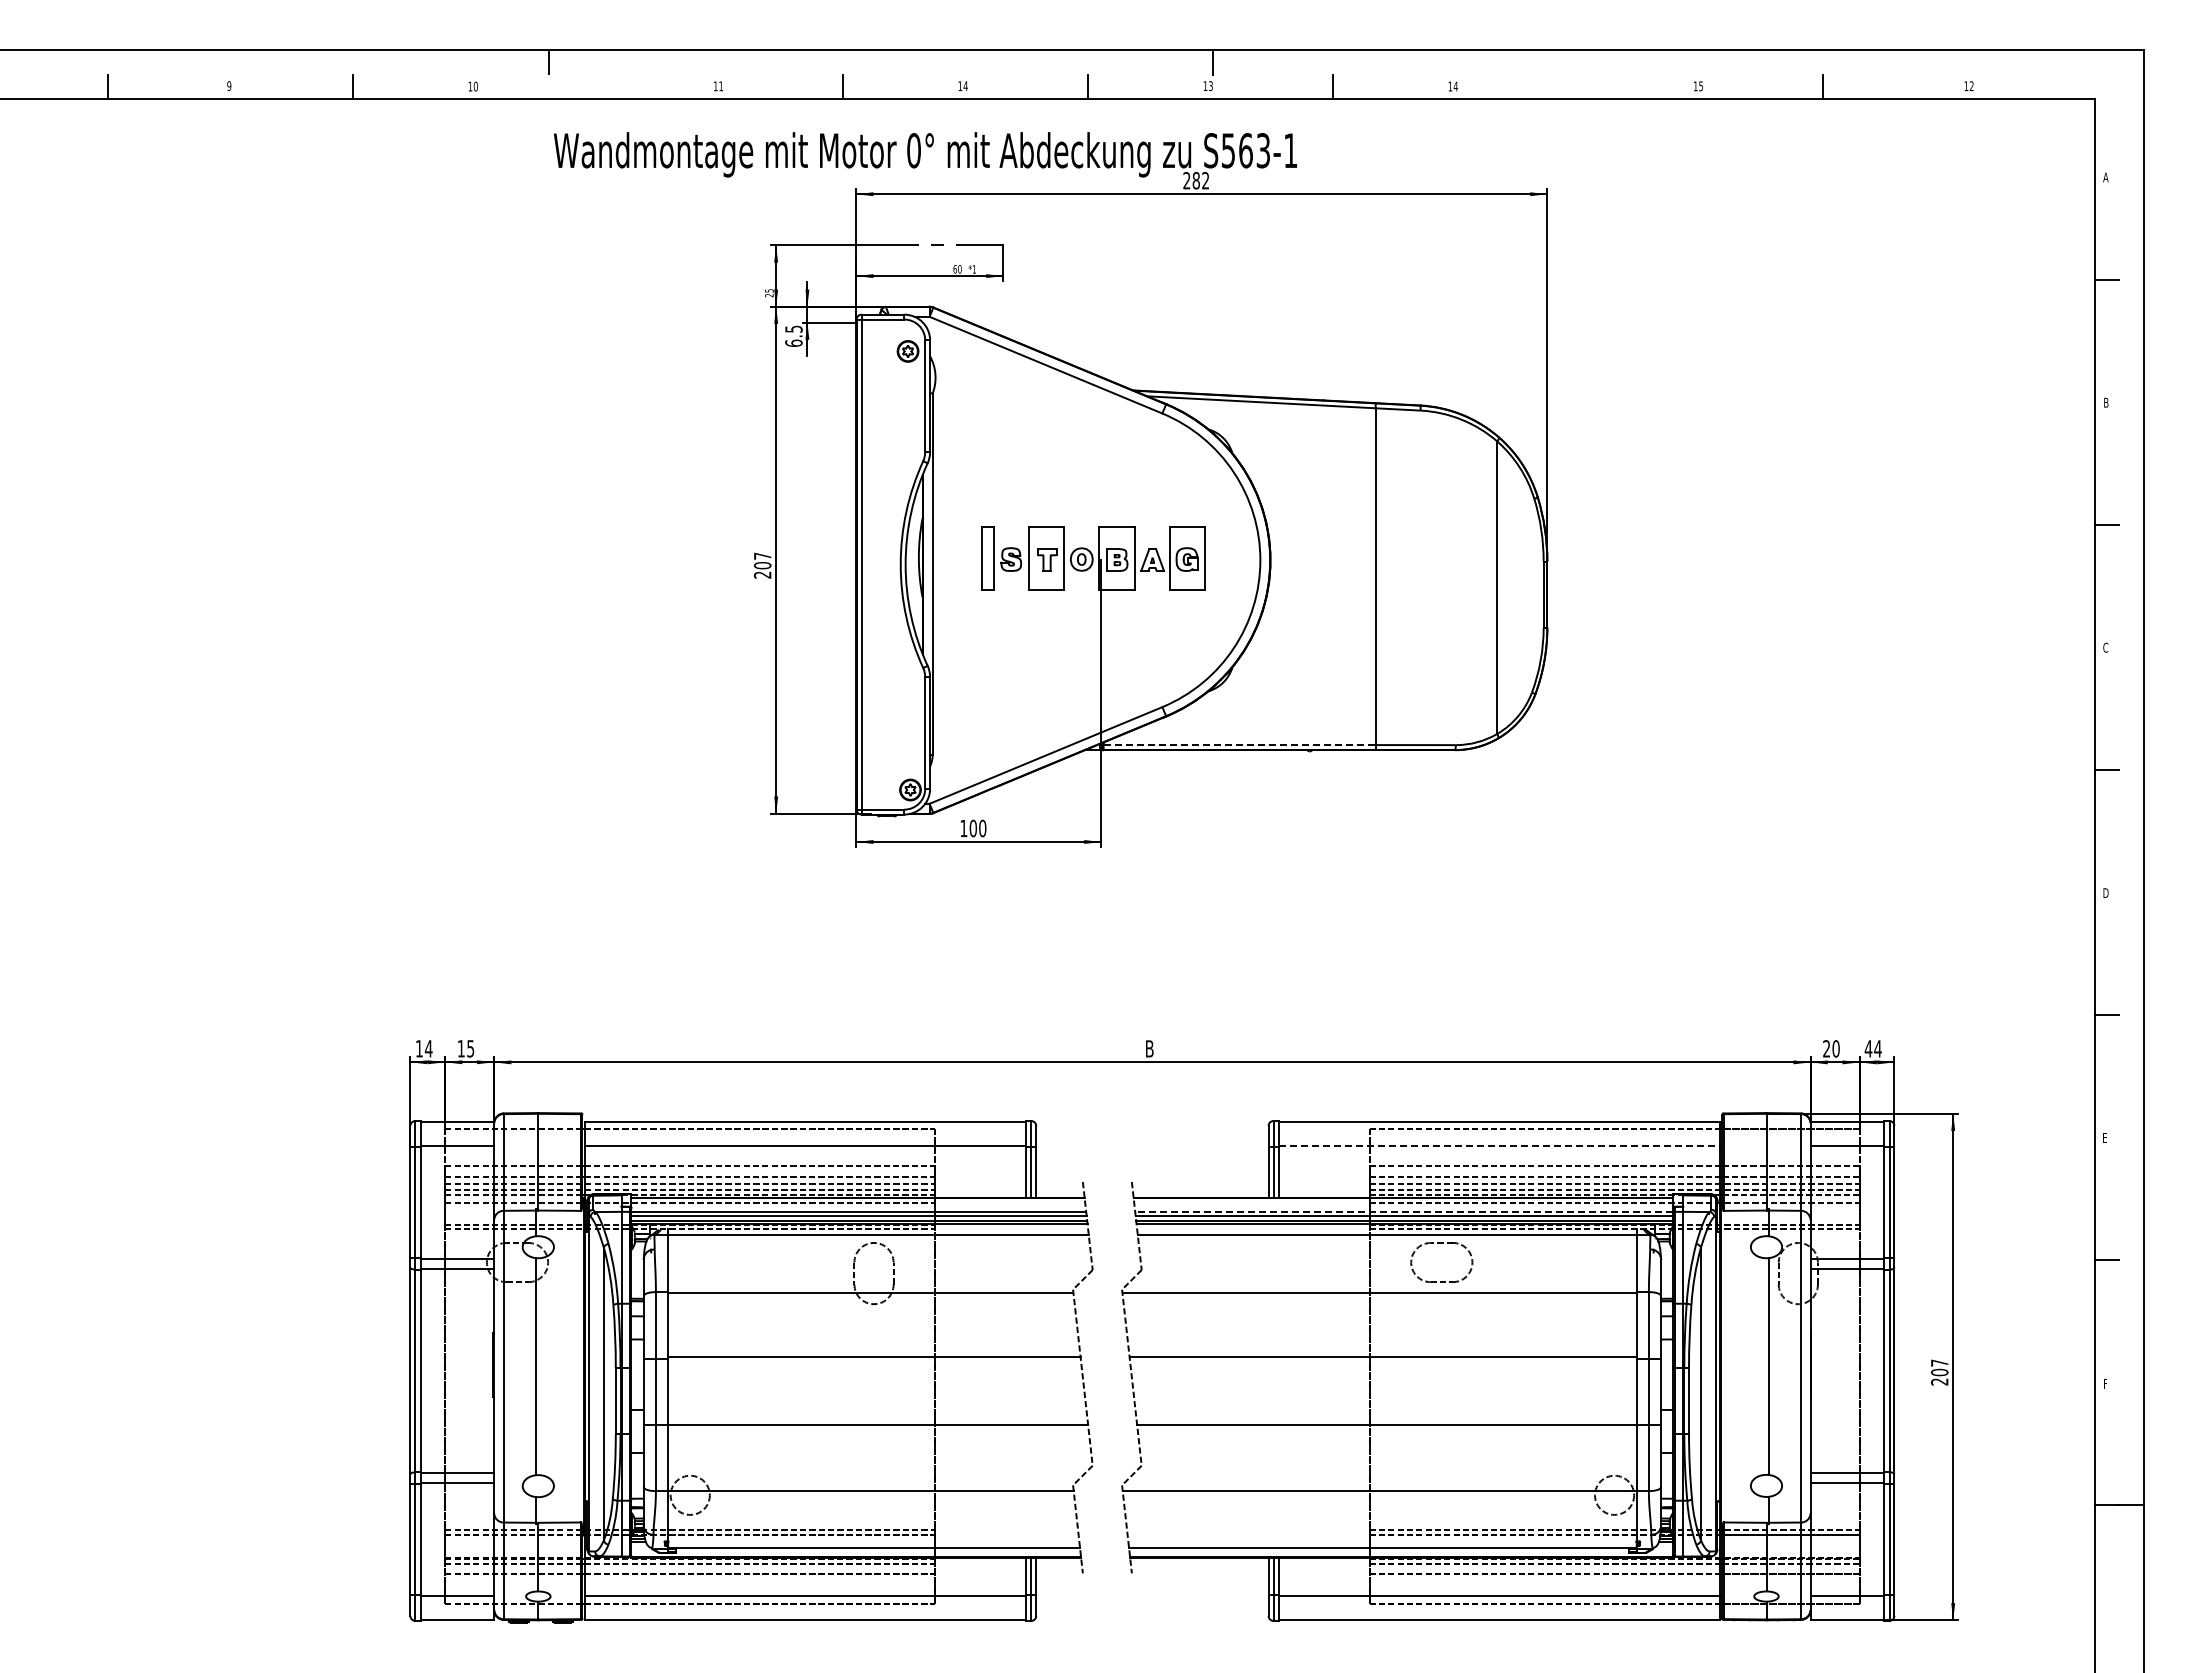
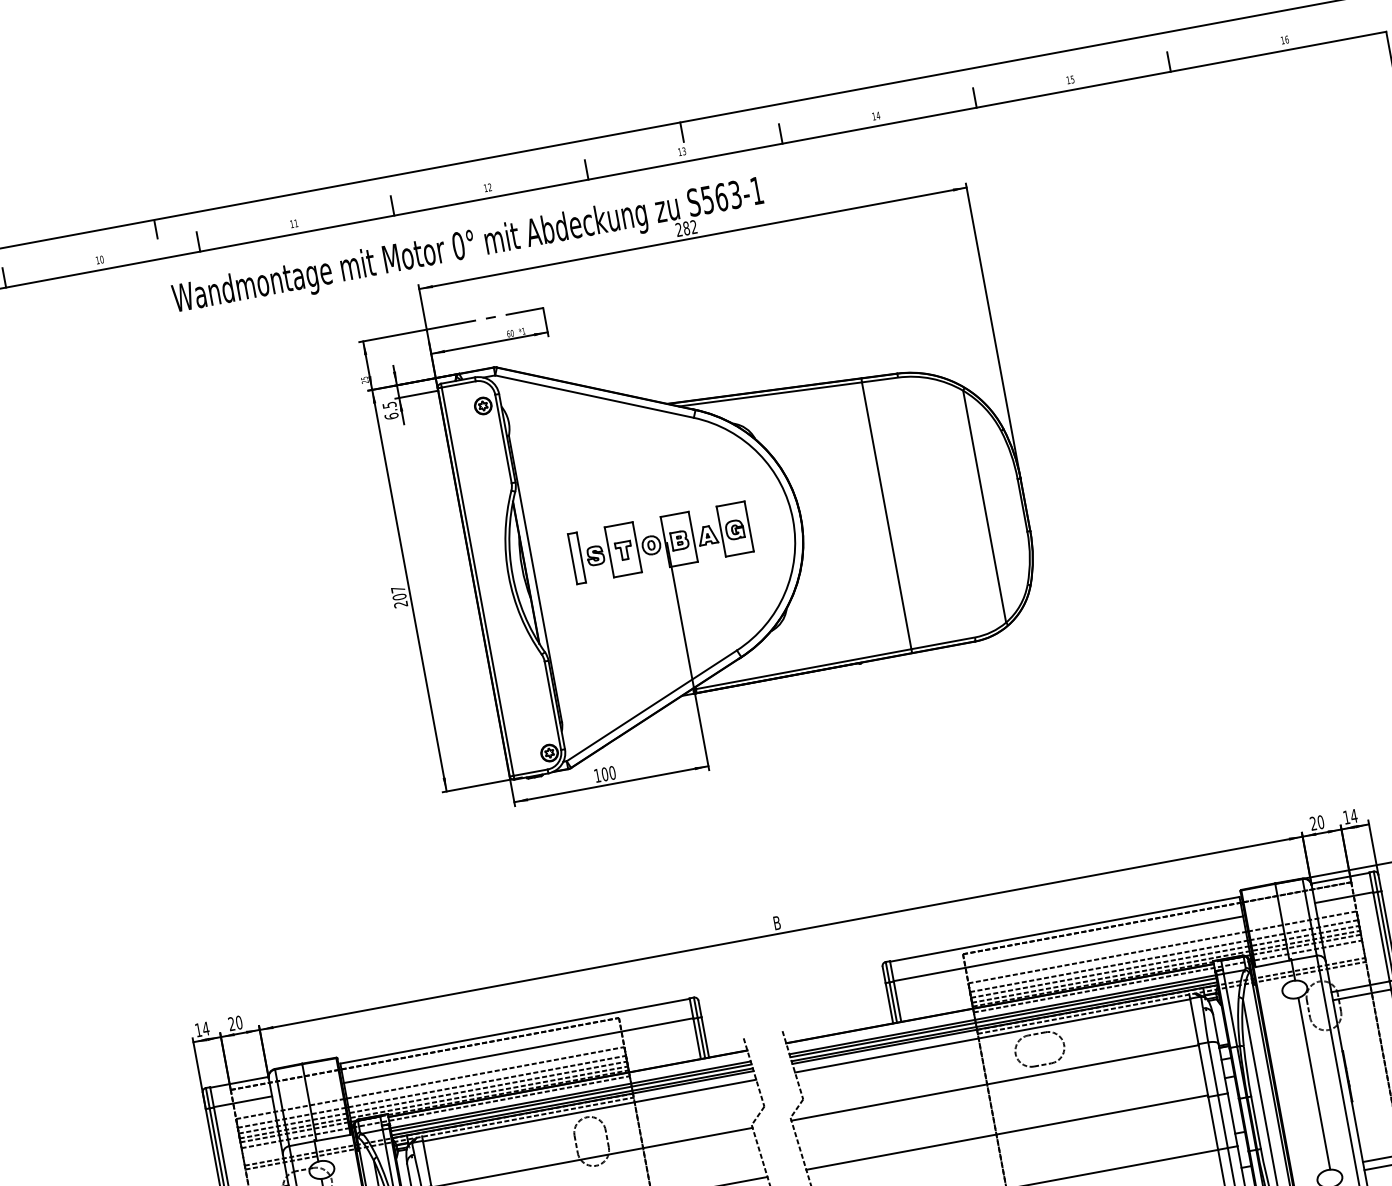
line: (597, 86) -> (198, 241), added
text: (965, 86) -> (489, 187), 14 -> 12
line: (1577, 86) -> (974, 97), added
text: (1971, 86) -> (1286, 39), 12 -> 16
line: (1239, 745) -> (803, 669), dashed -> solid
text: (465, 1048) -> (235, 1023), 15 -> 20
text: (1868, 1048) -> (1346, 817), 44 -> 14
line: (1499, 1146) -> (1068, 949), dashed -> solid
line: (1403, 1211) -> (1002, 1014), dashed -> solid

